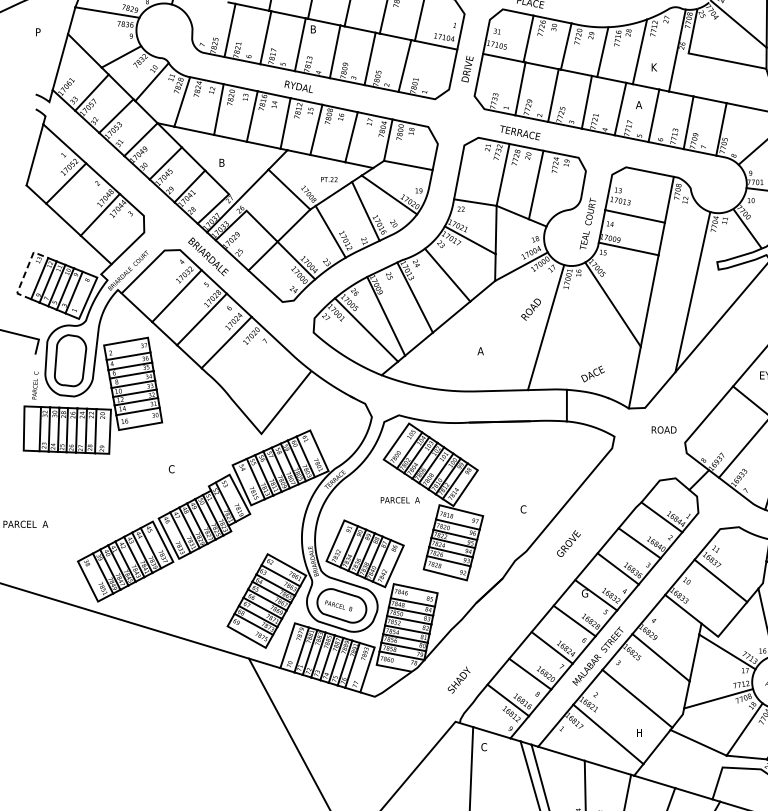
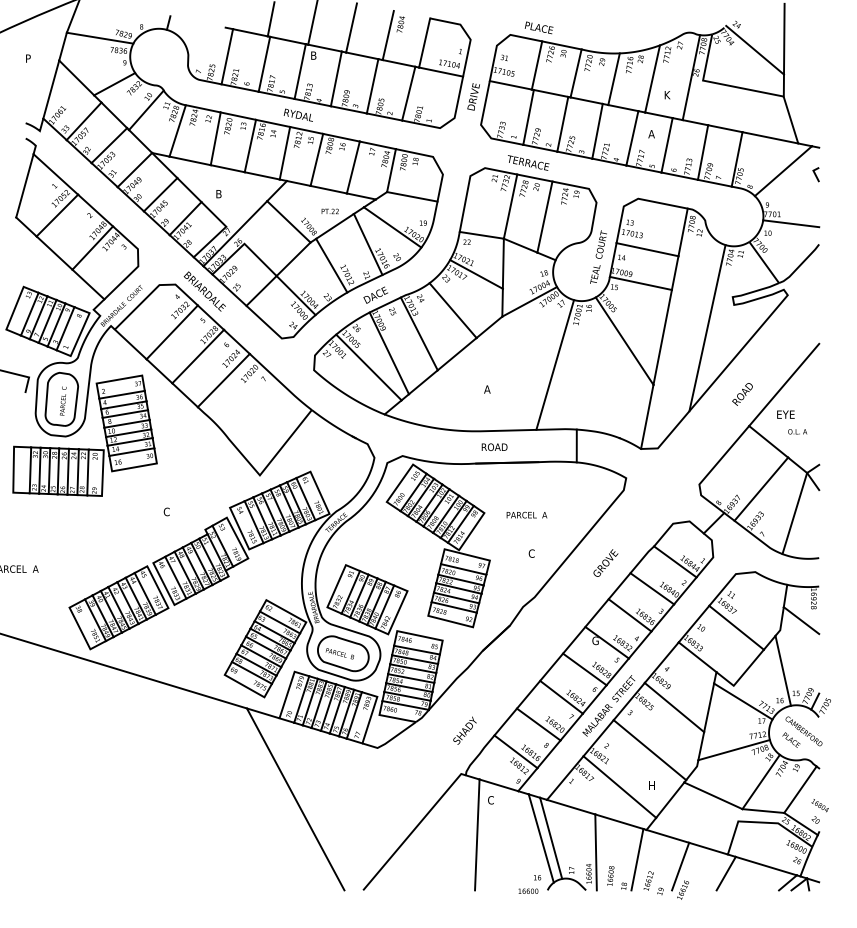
line: (25, 272) -> (15, 307), dashed -> solid
text: (530, 309) -> (742, 394), moved
text: (592, 373) -> (375, 294), moved
text: (35, 384) -> (63, 400), moved
text: (663, 429) -> (494, 446), moved
text: (399, 499) -> (526, 514), moved
text: (568, 543) -> (605, 562), moved

